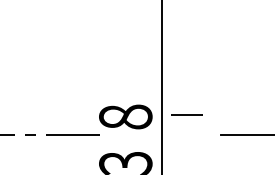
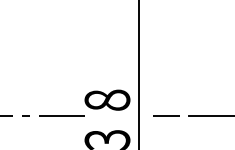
line: (186, 114) -> (166, 115), moved

